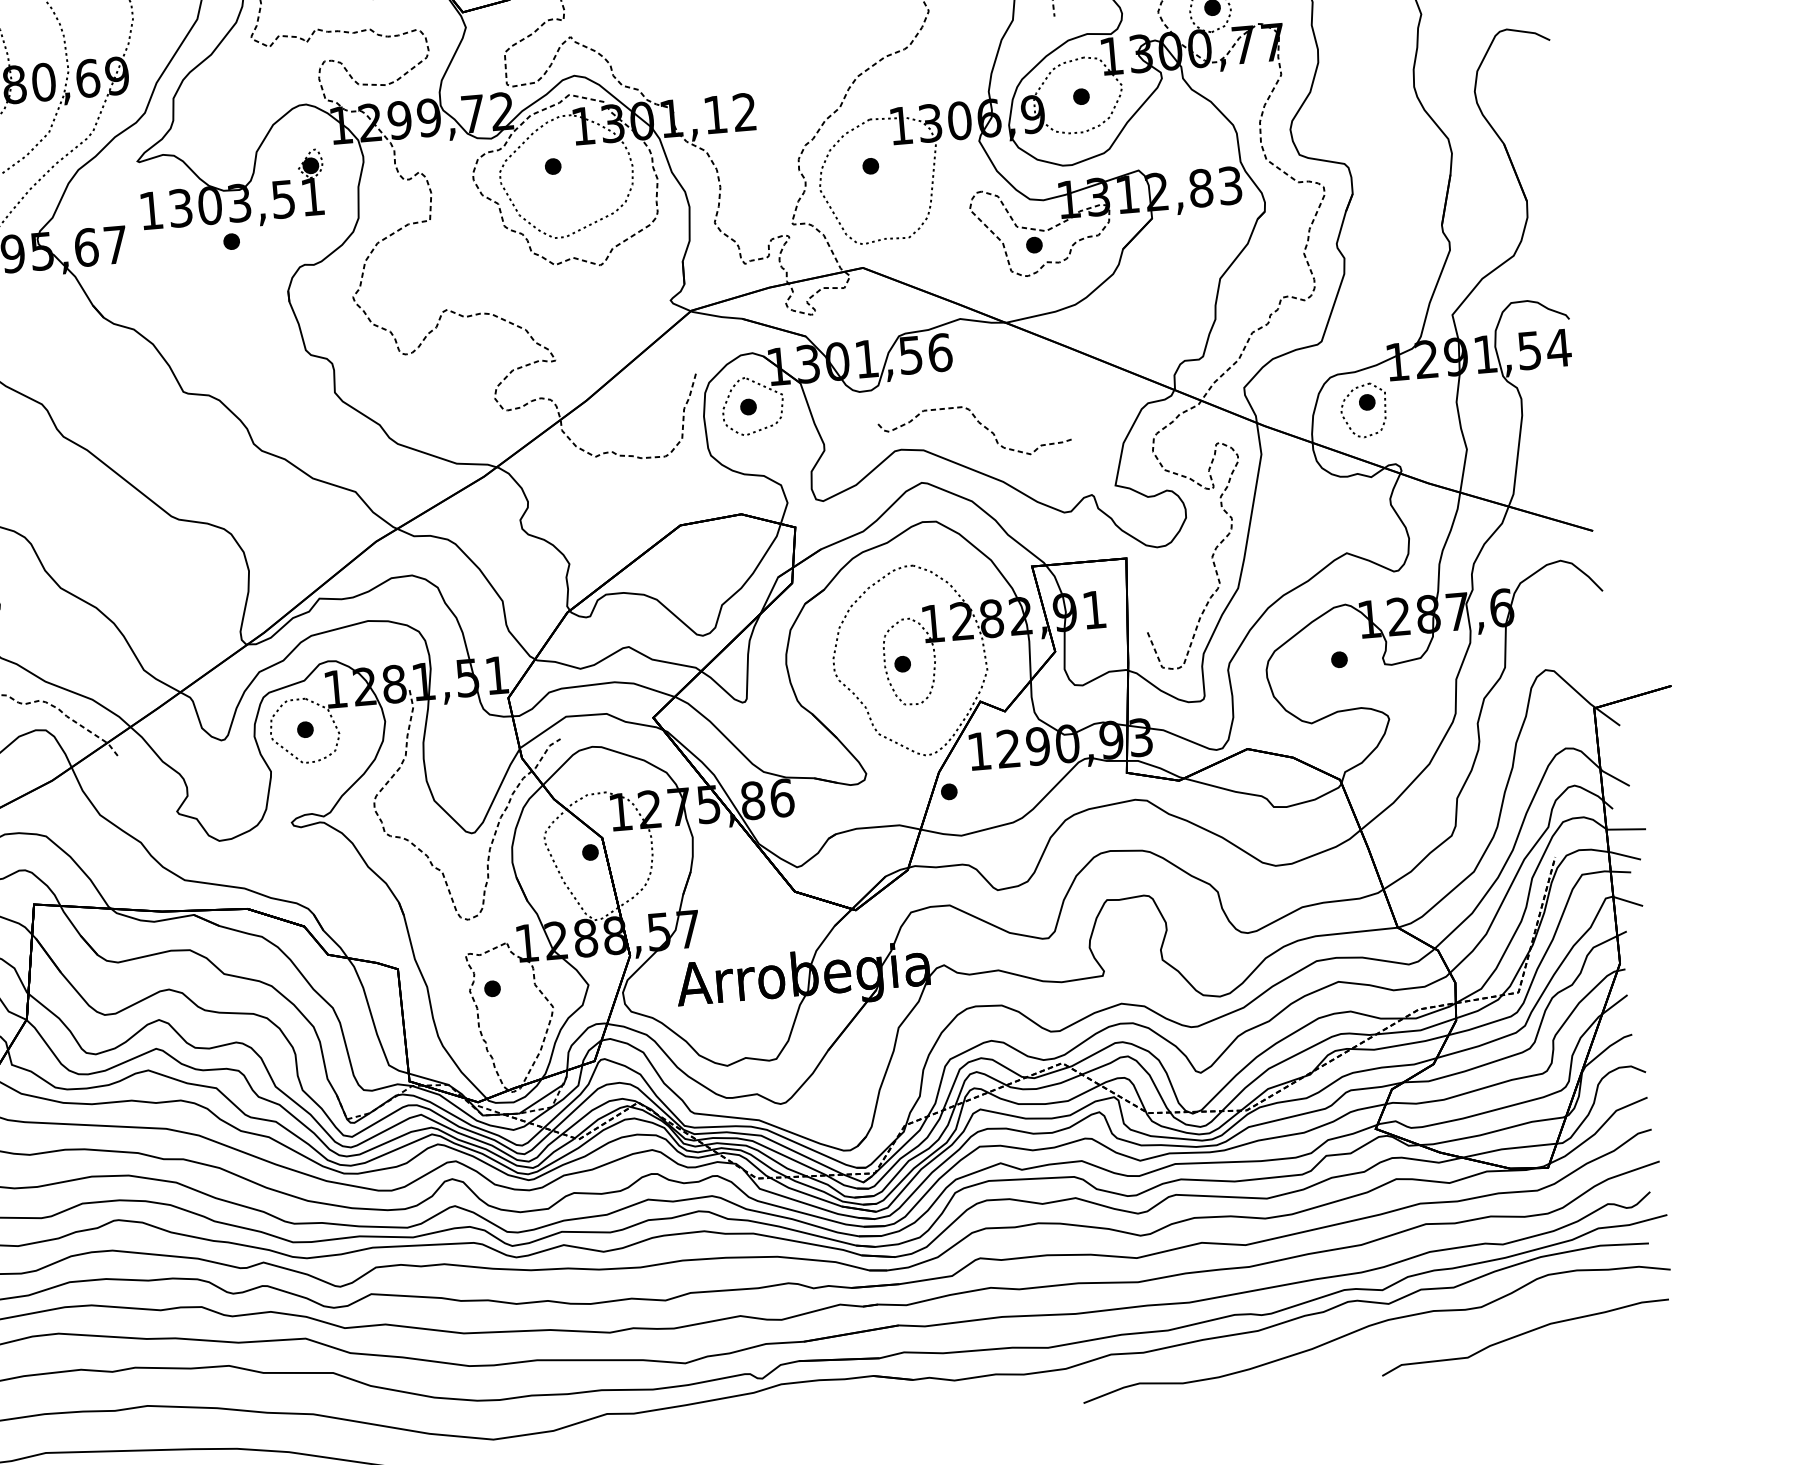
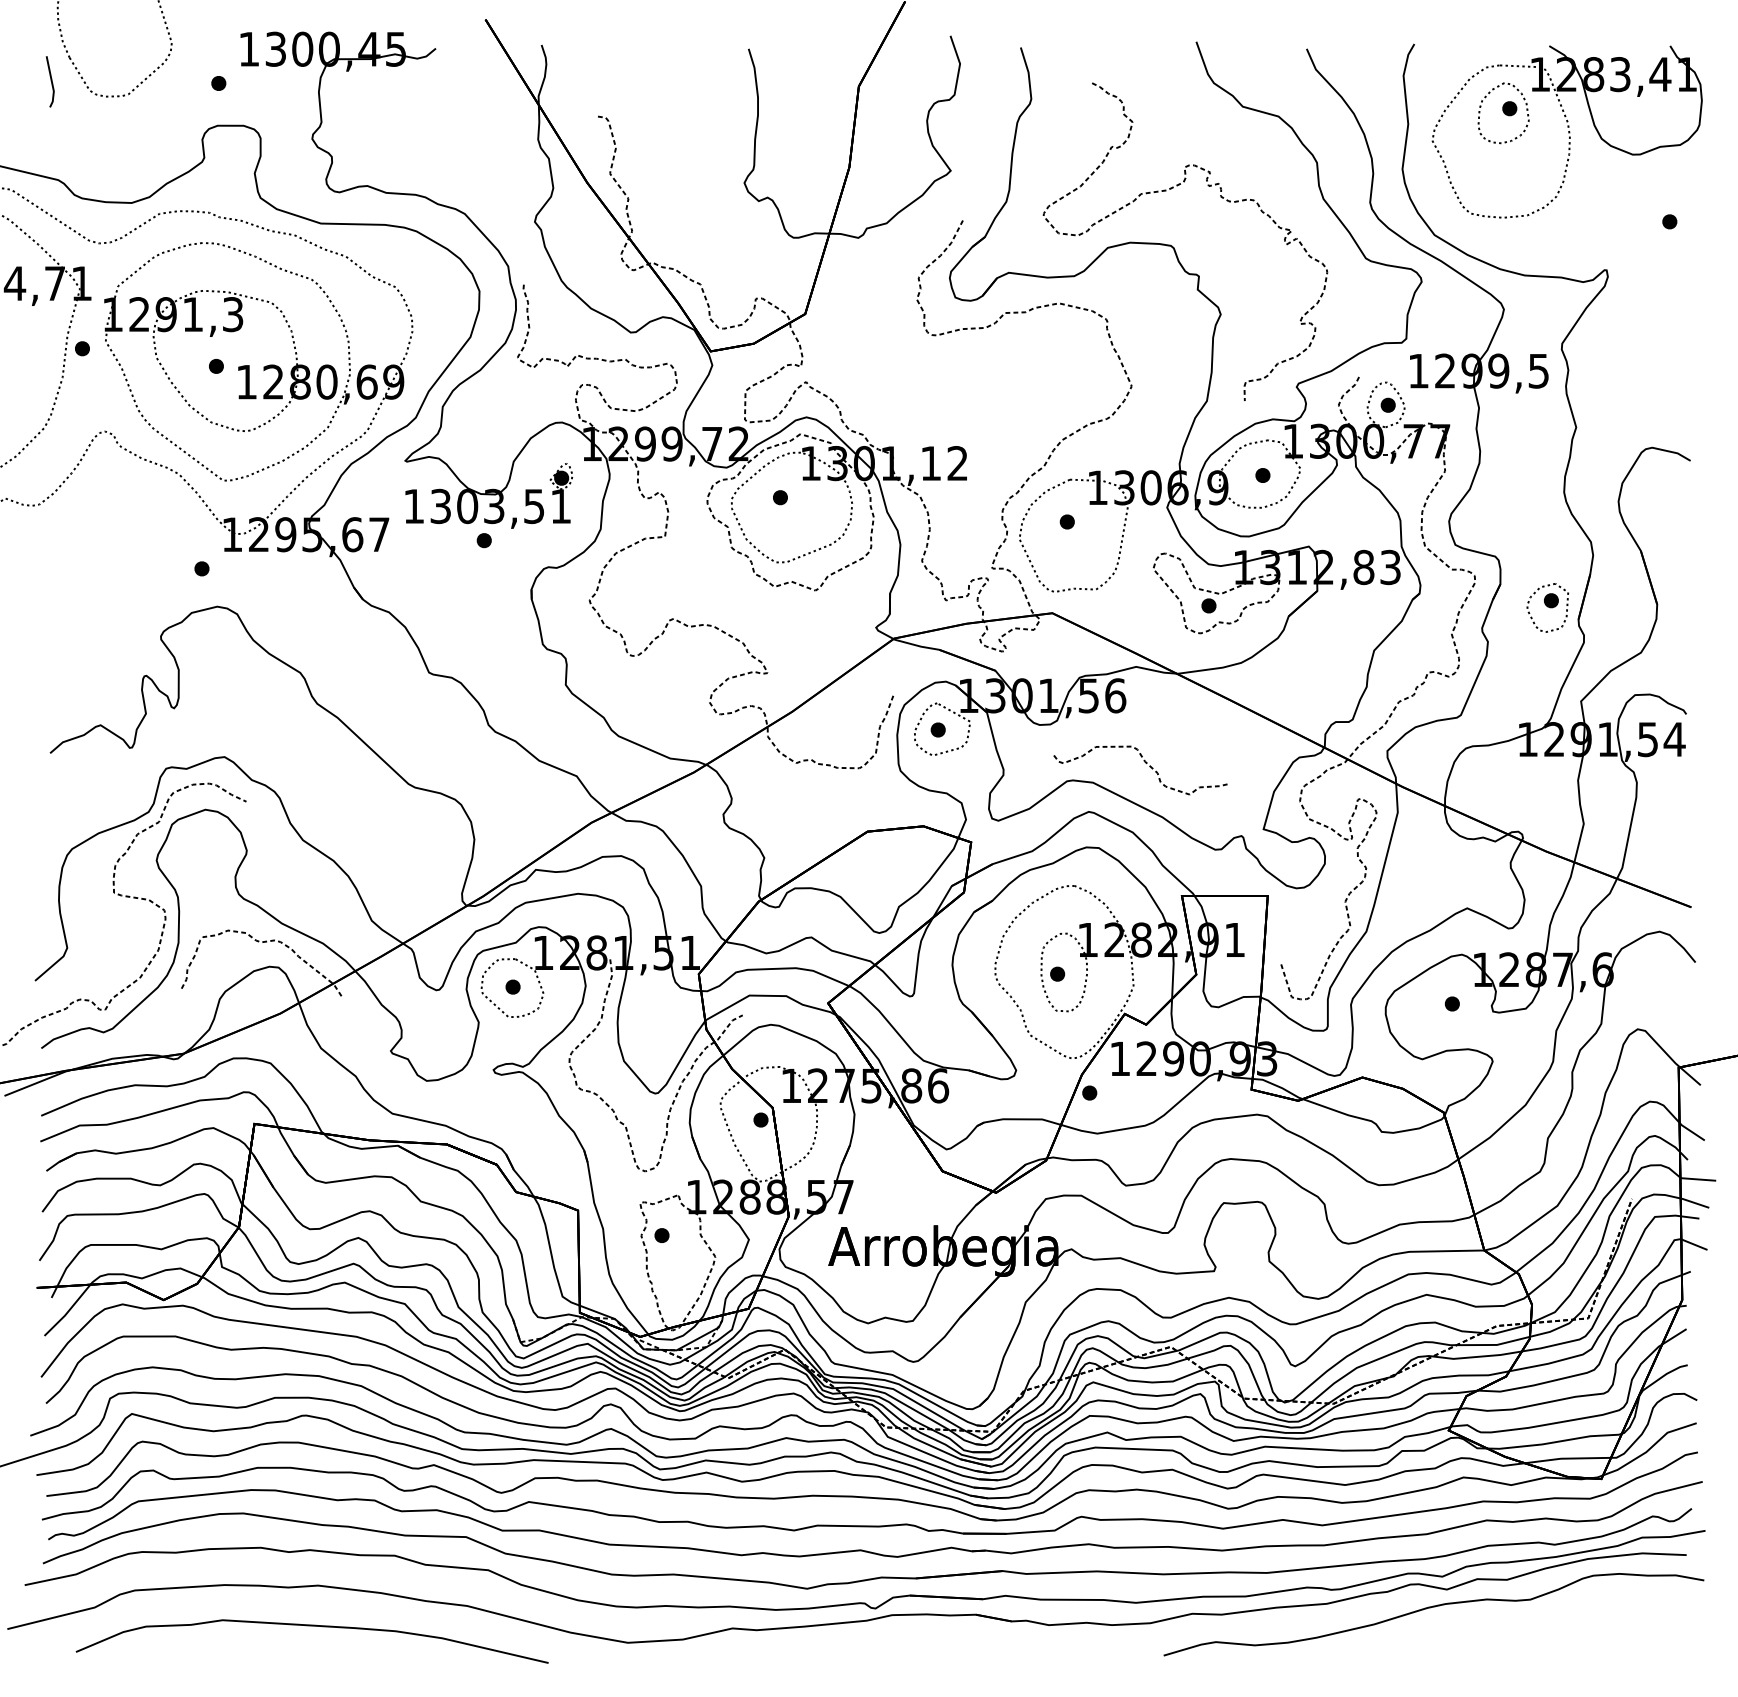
part: (1363, 410) -> (1547, 607), moved
curve: (1522, 1335) -> (1565, 1628), removed

